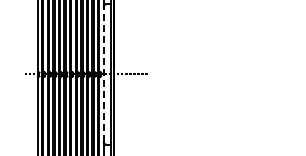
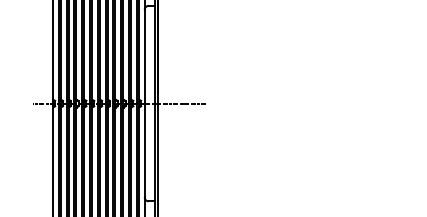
line: (103, 73) -> (144, 102), dashed -> solid

